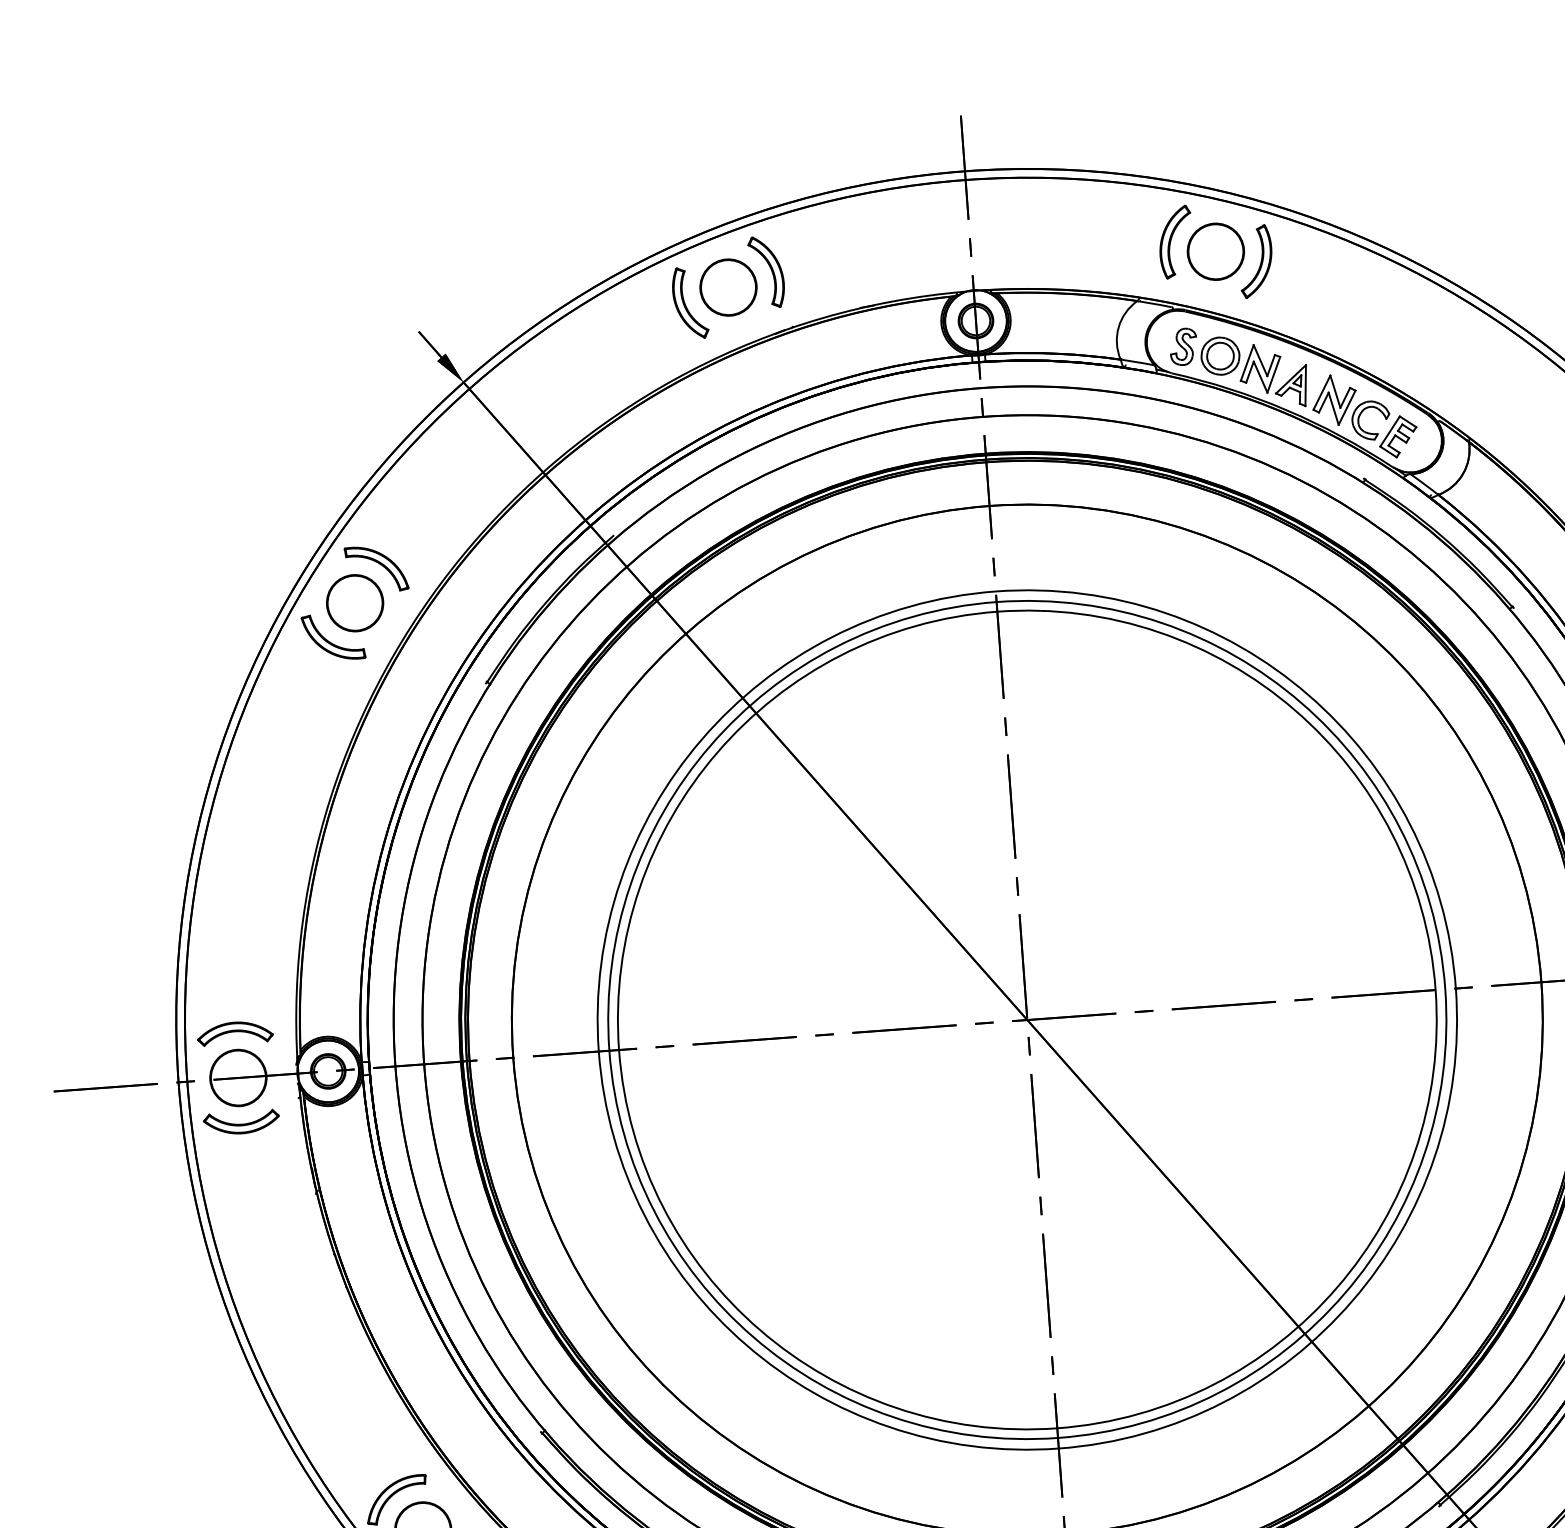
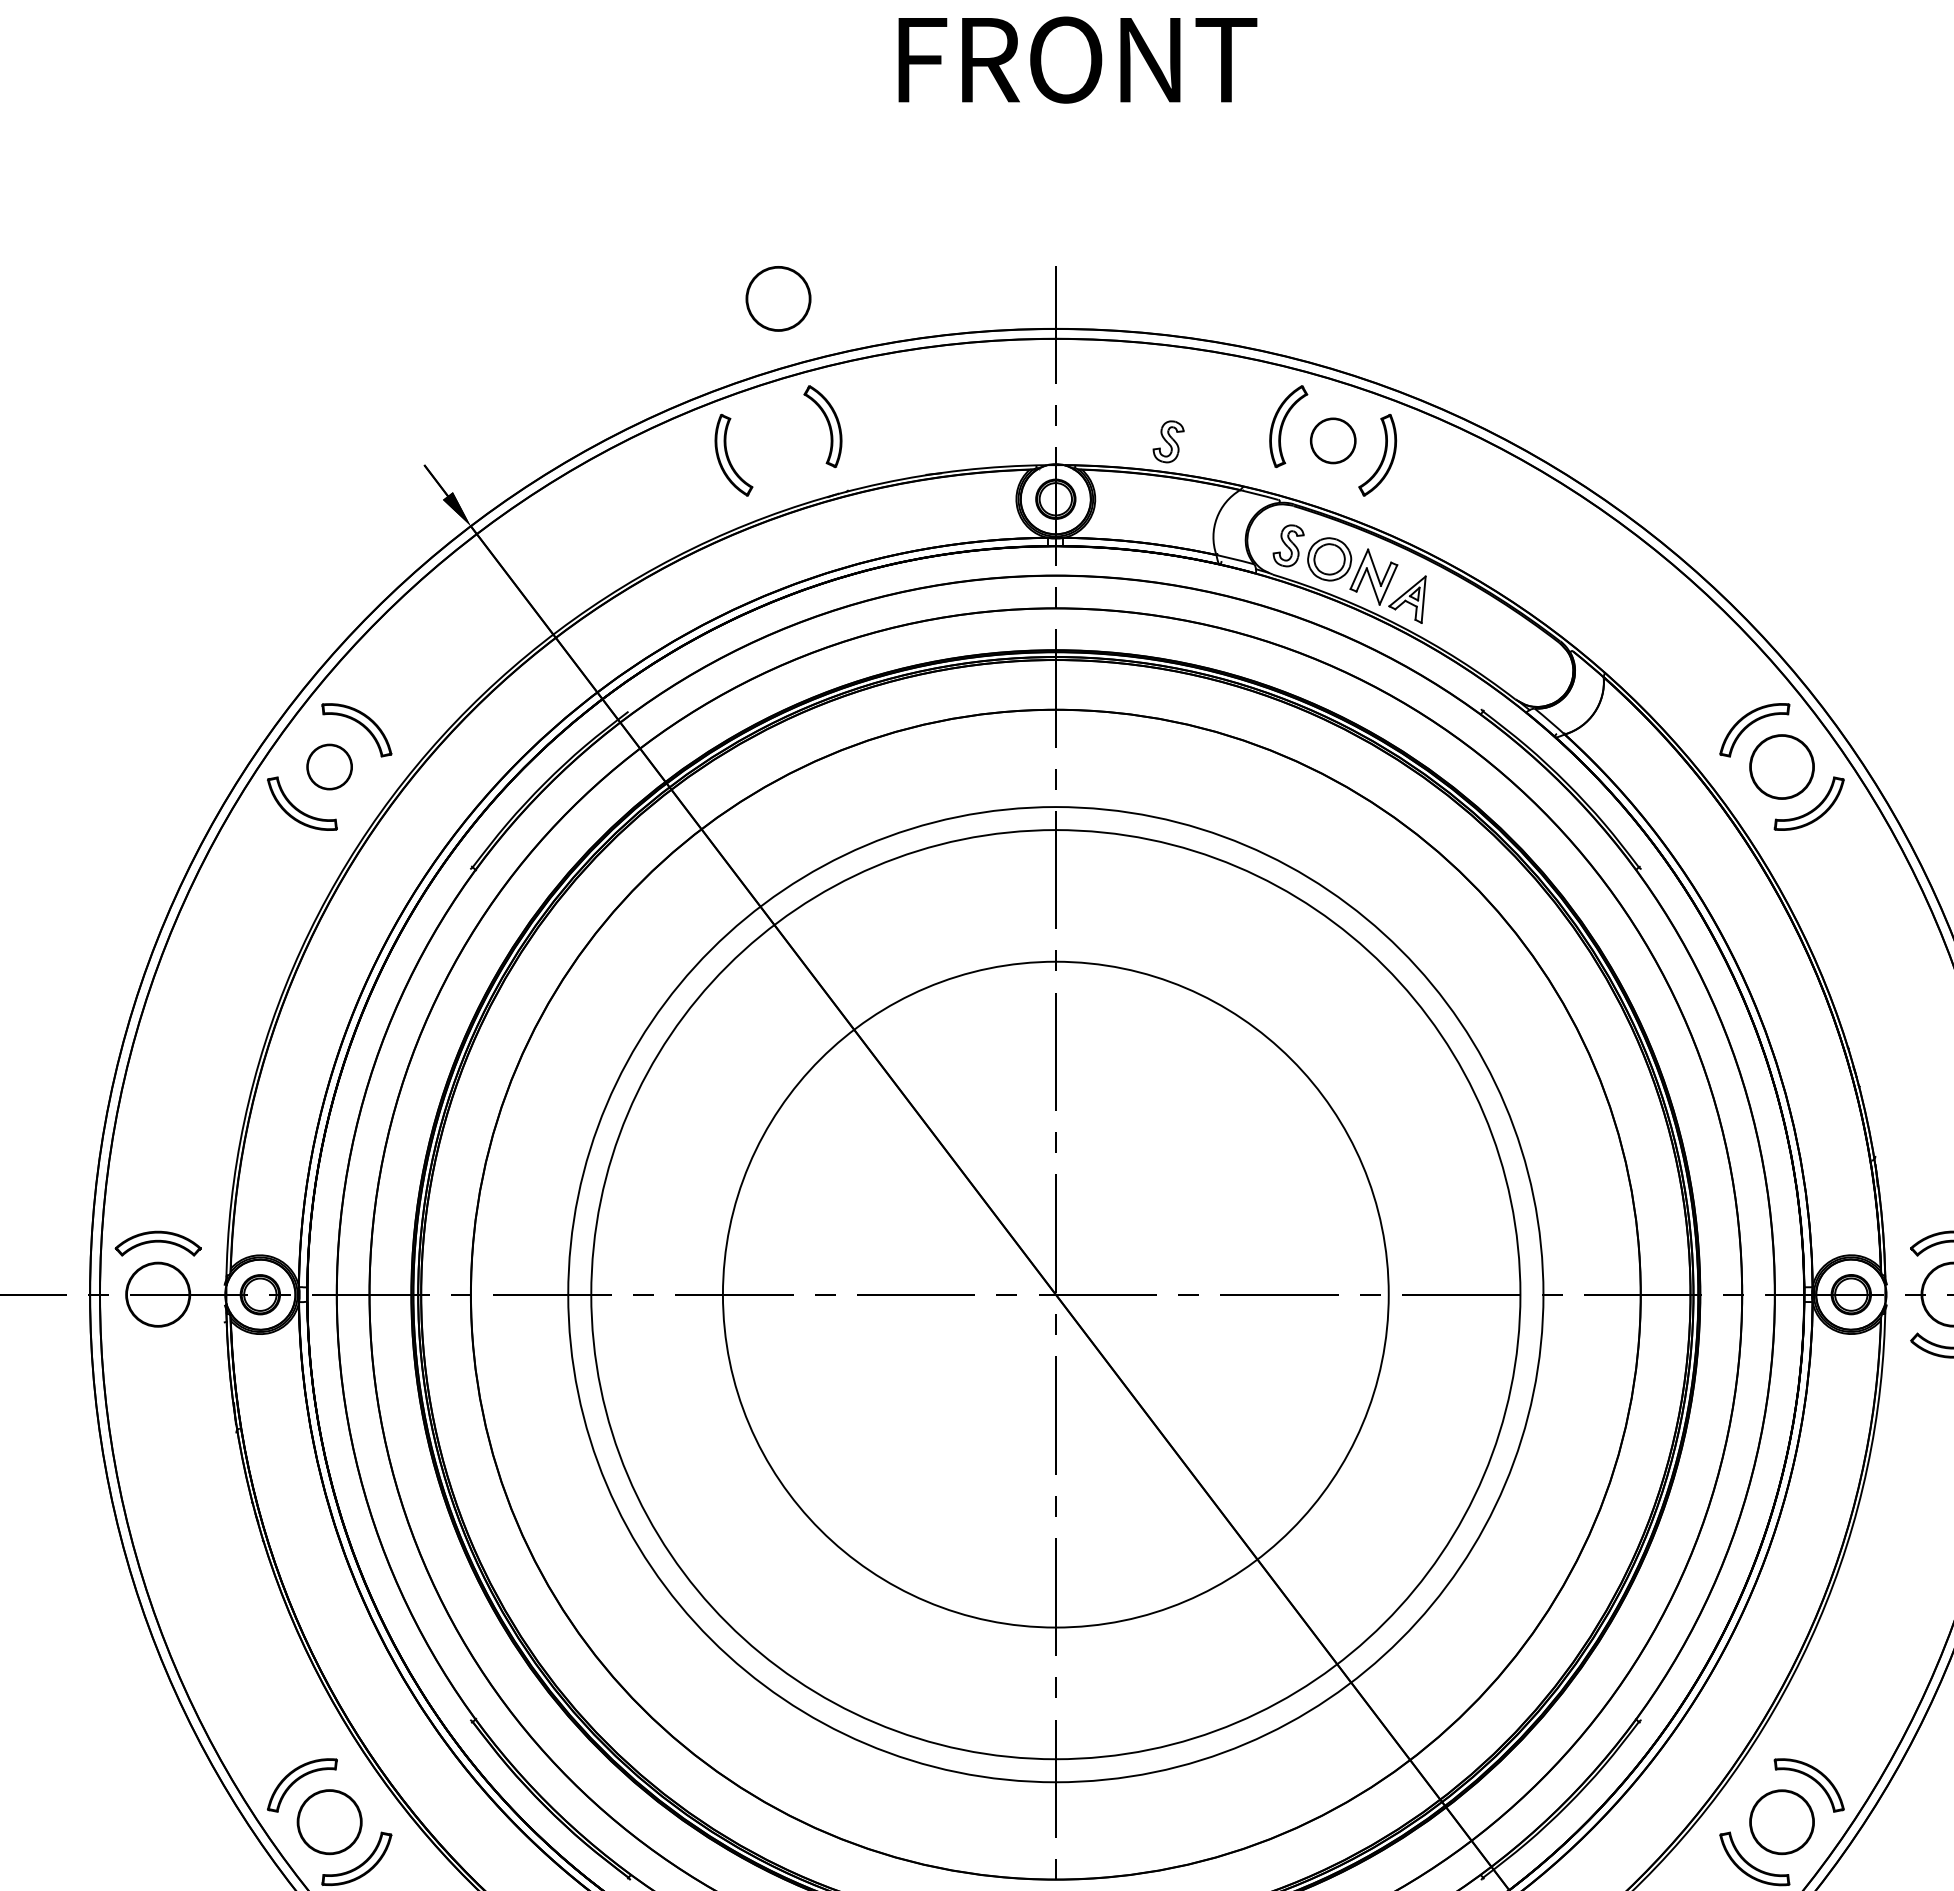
circle: (1216, 251) -> (1333, 440), size x0.7
part: (1071, 262) -> (1168, 441), added
circle: (728, 287) -> (778, 298), moved
part: (1364, 416) -> (1487, 639), removed
circle: (354, 602) -> (329, 766), size x0.7
circle: (1027, 1019) -> (1055, 1294), size x0.7
part: (241, 1122) -> (157, 1345), removed

